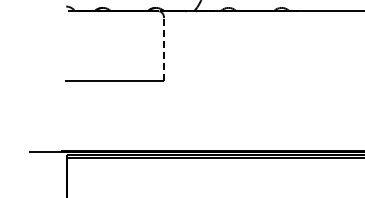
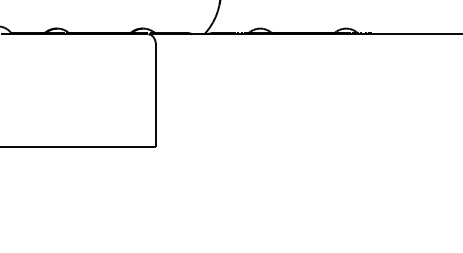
line: (164, 49) -> (156, 95), dashed -> solid

